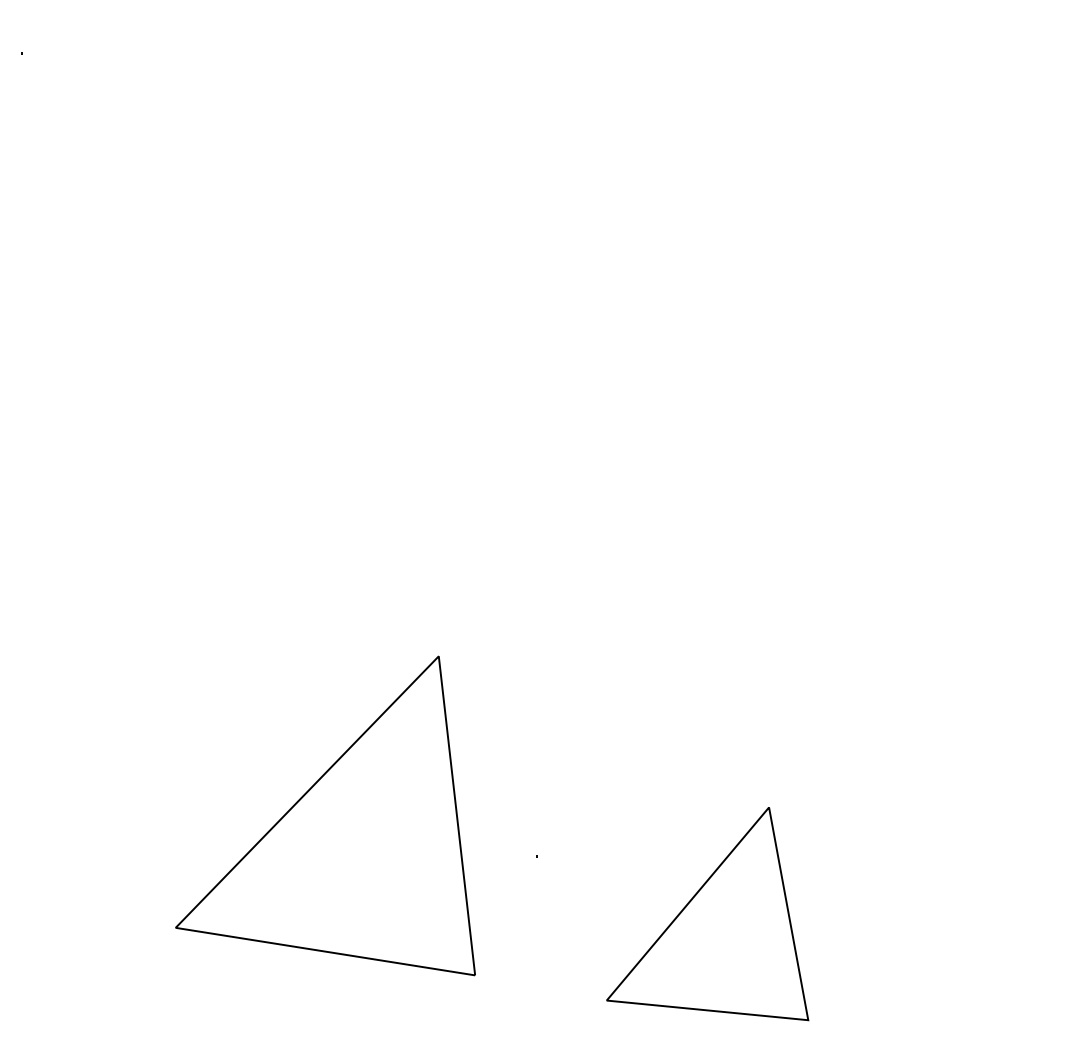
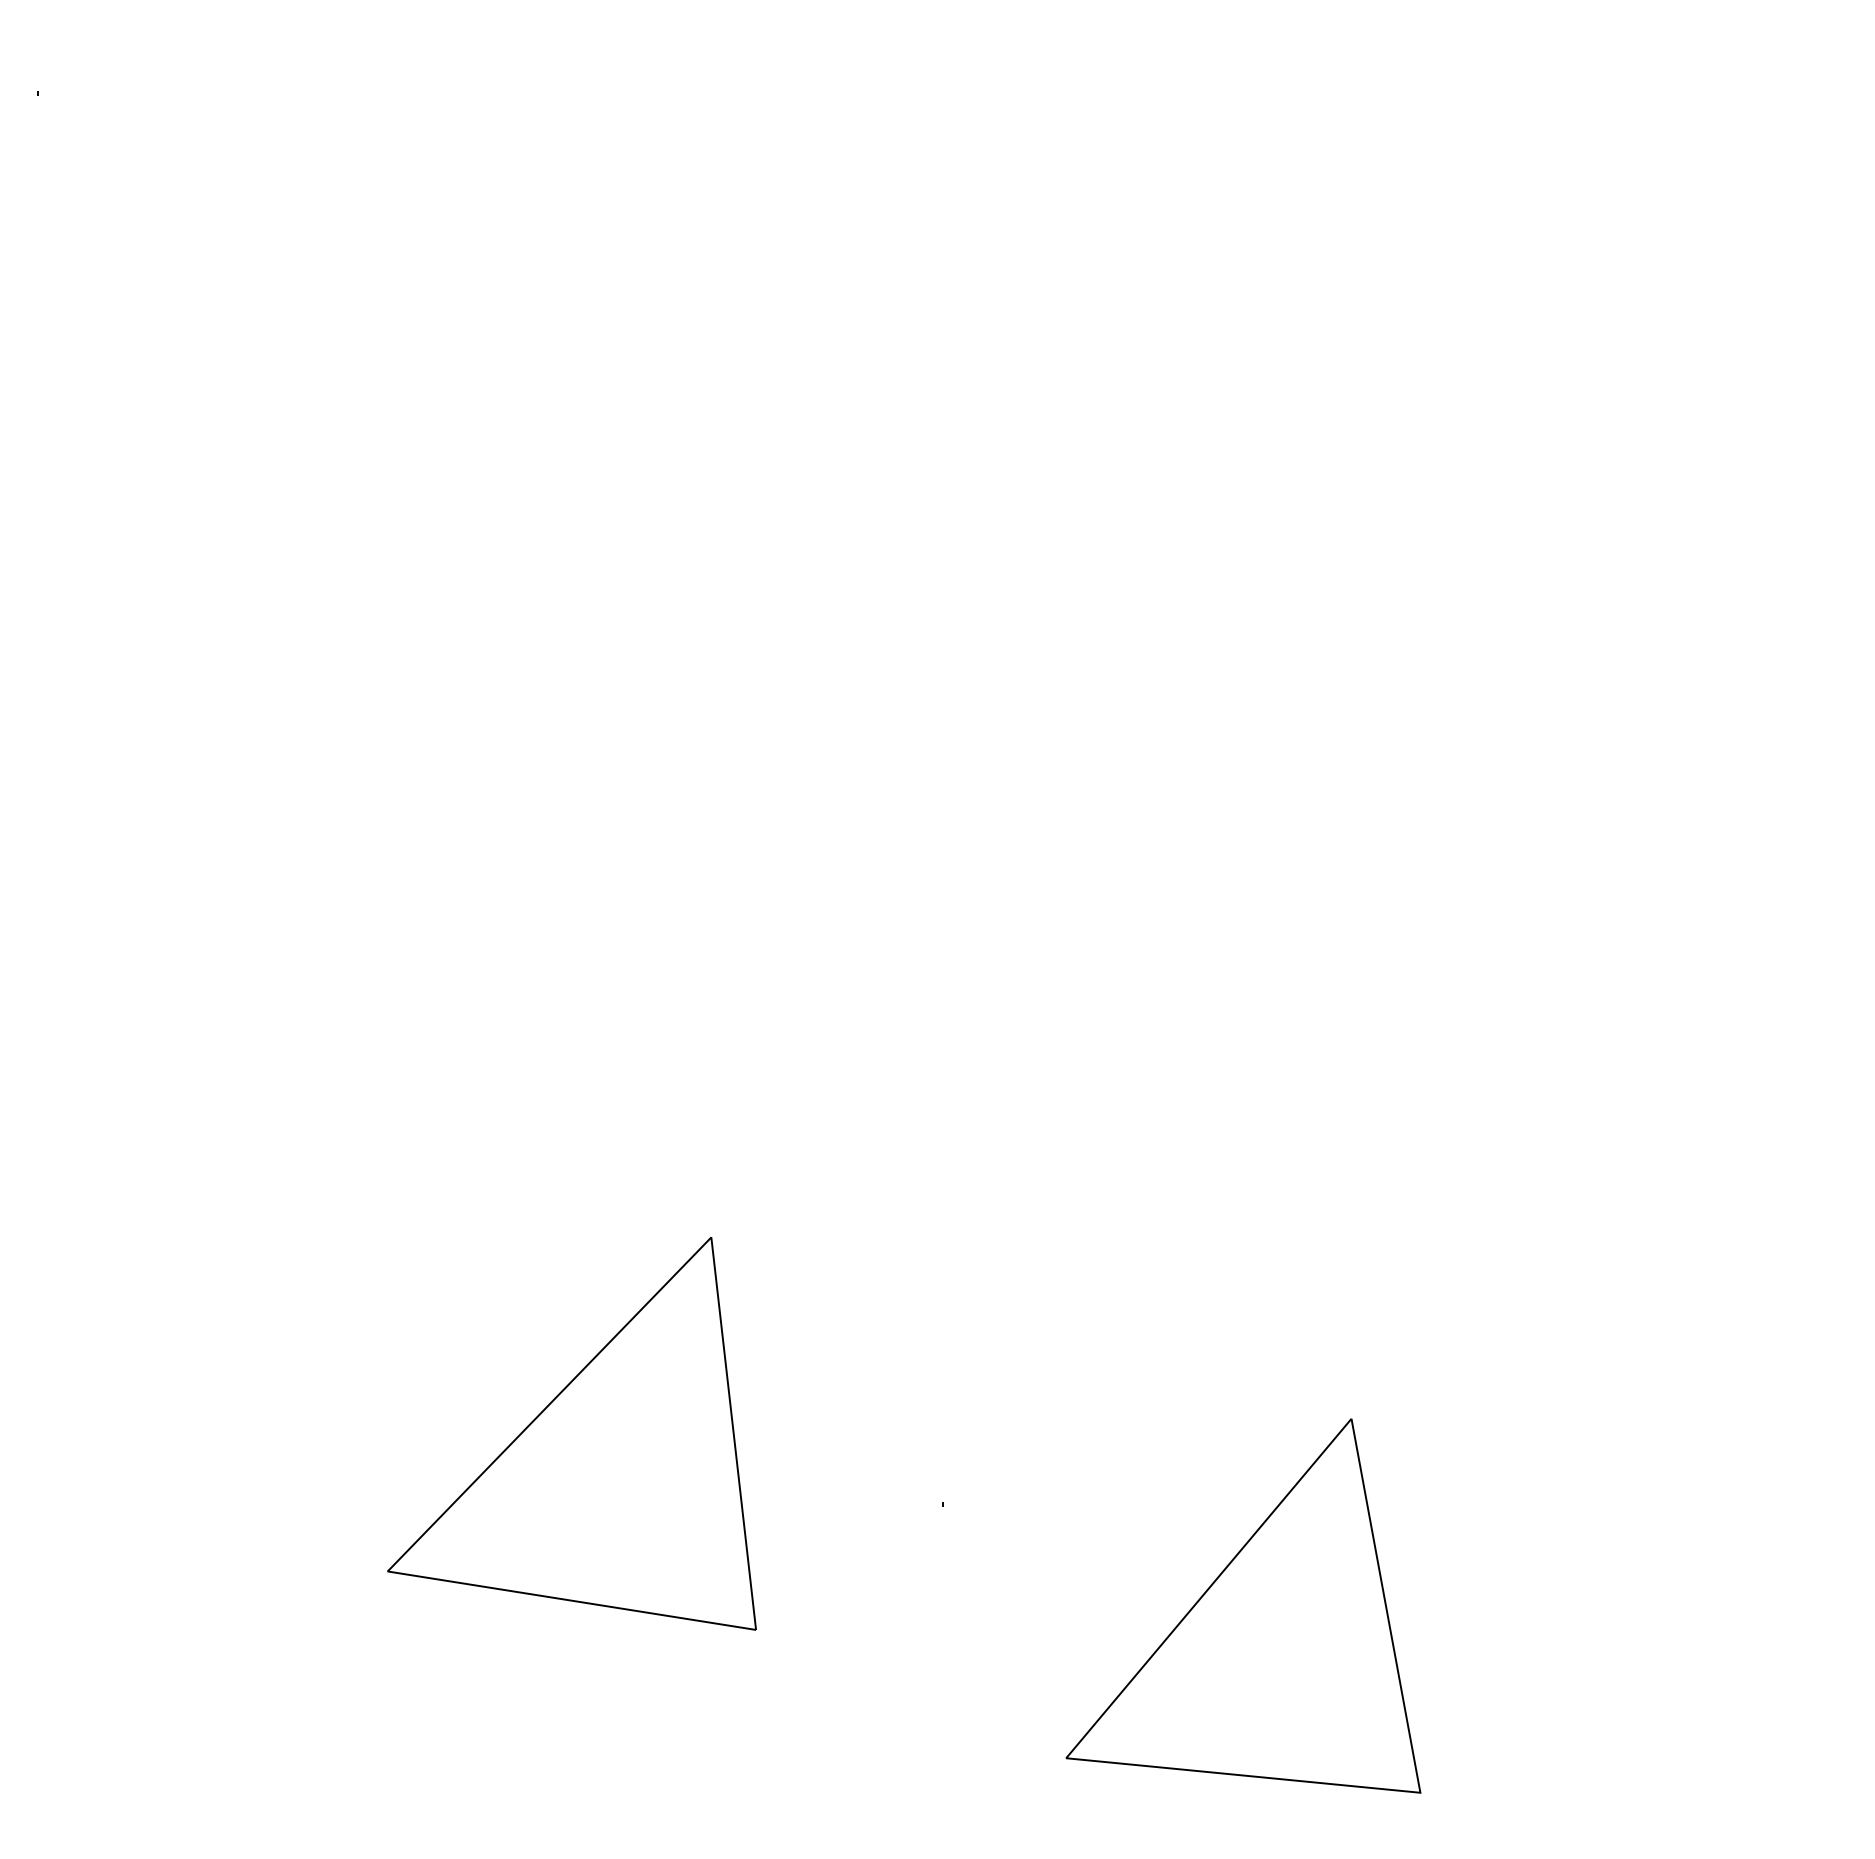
part: (325, 815) -> (571, 1432), size x0.7

